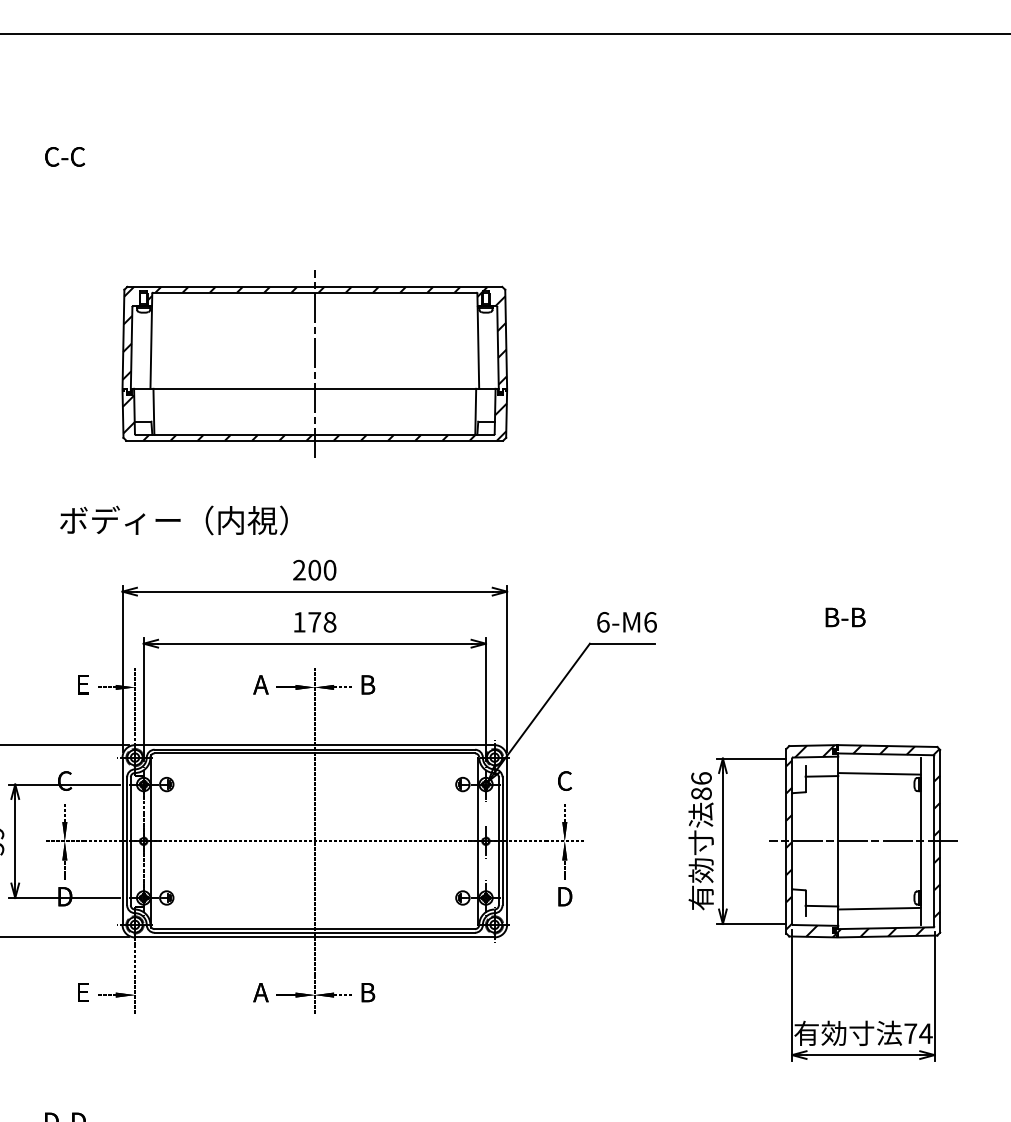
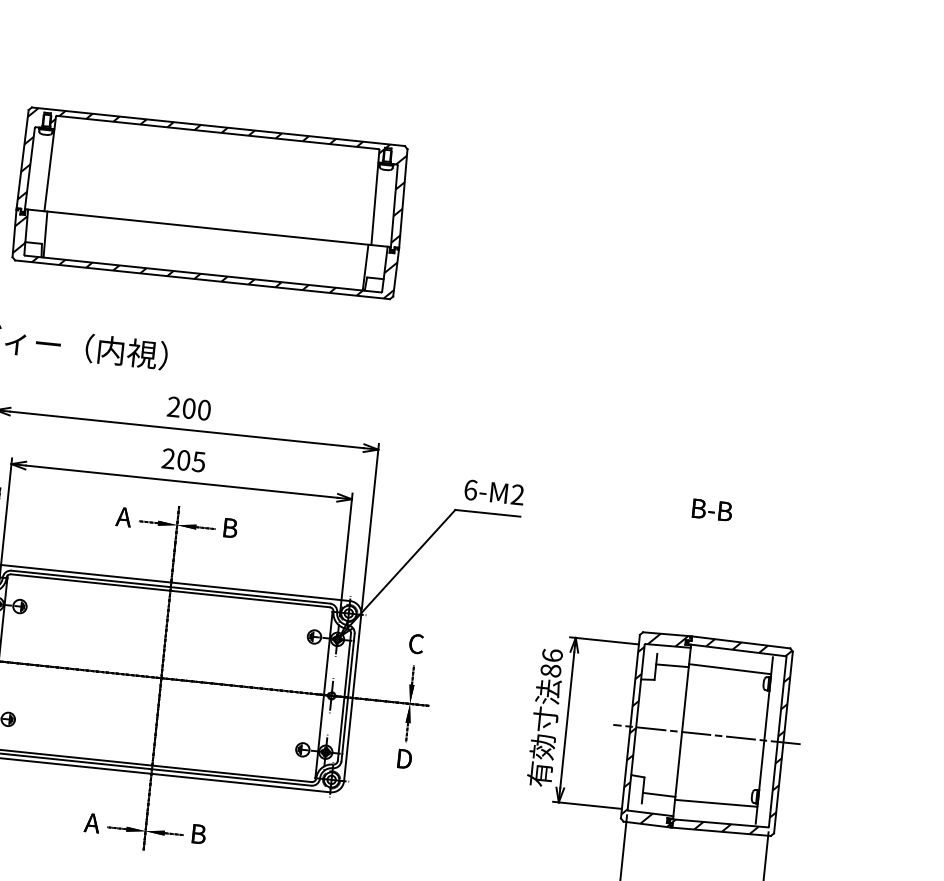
line: (314, 363) -> (210, 202), removed
text: (314, 622) -> (183, 460), 178 -> 205
text: (650, 622) -> (517, 495), 6-M6 -> 6-M2

